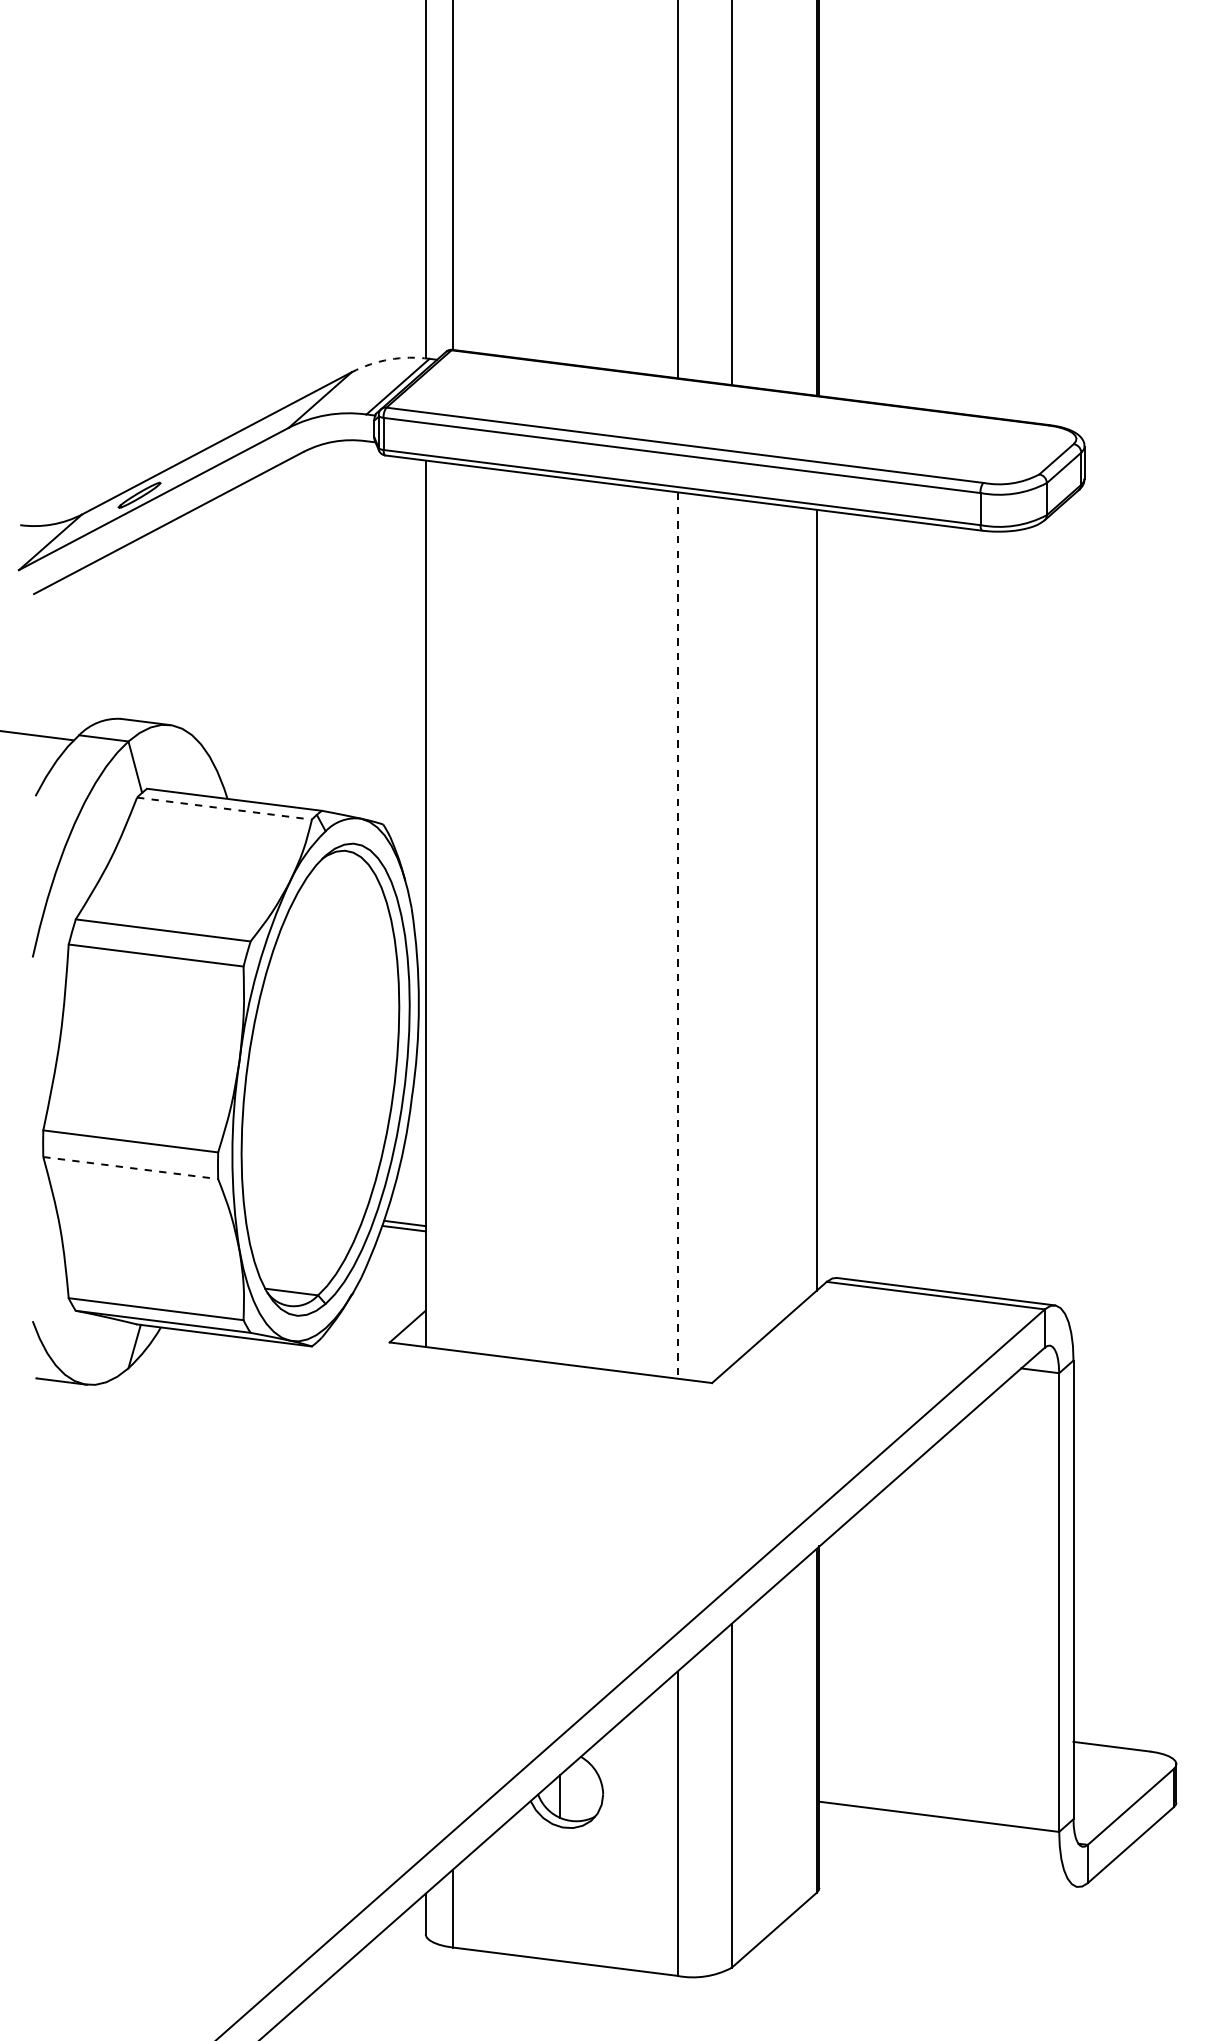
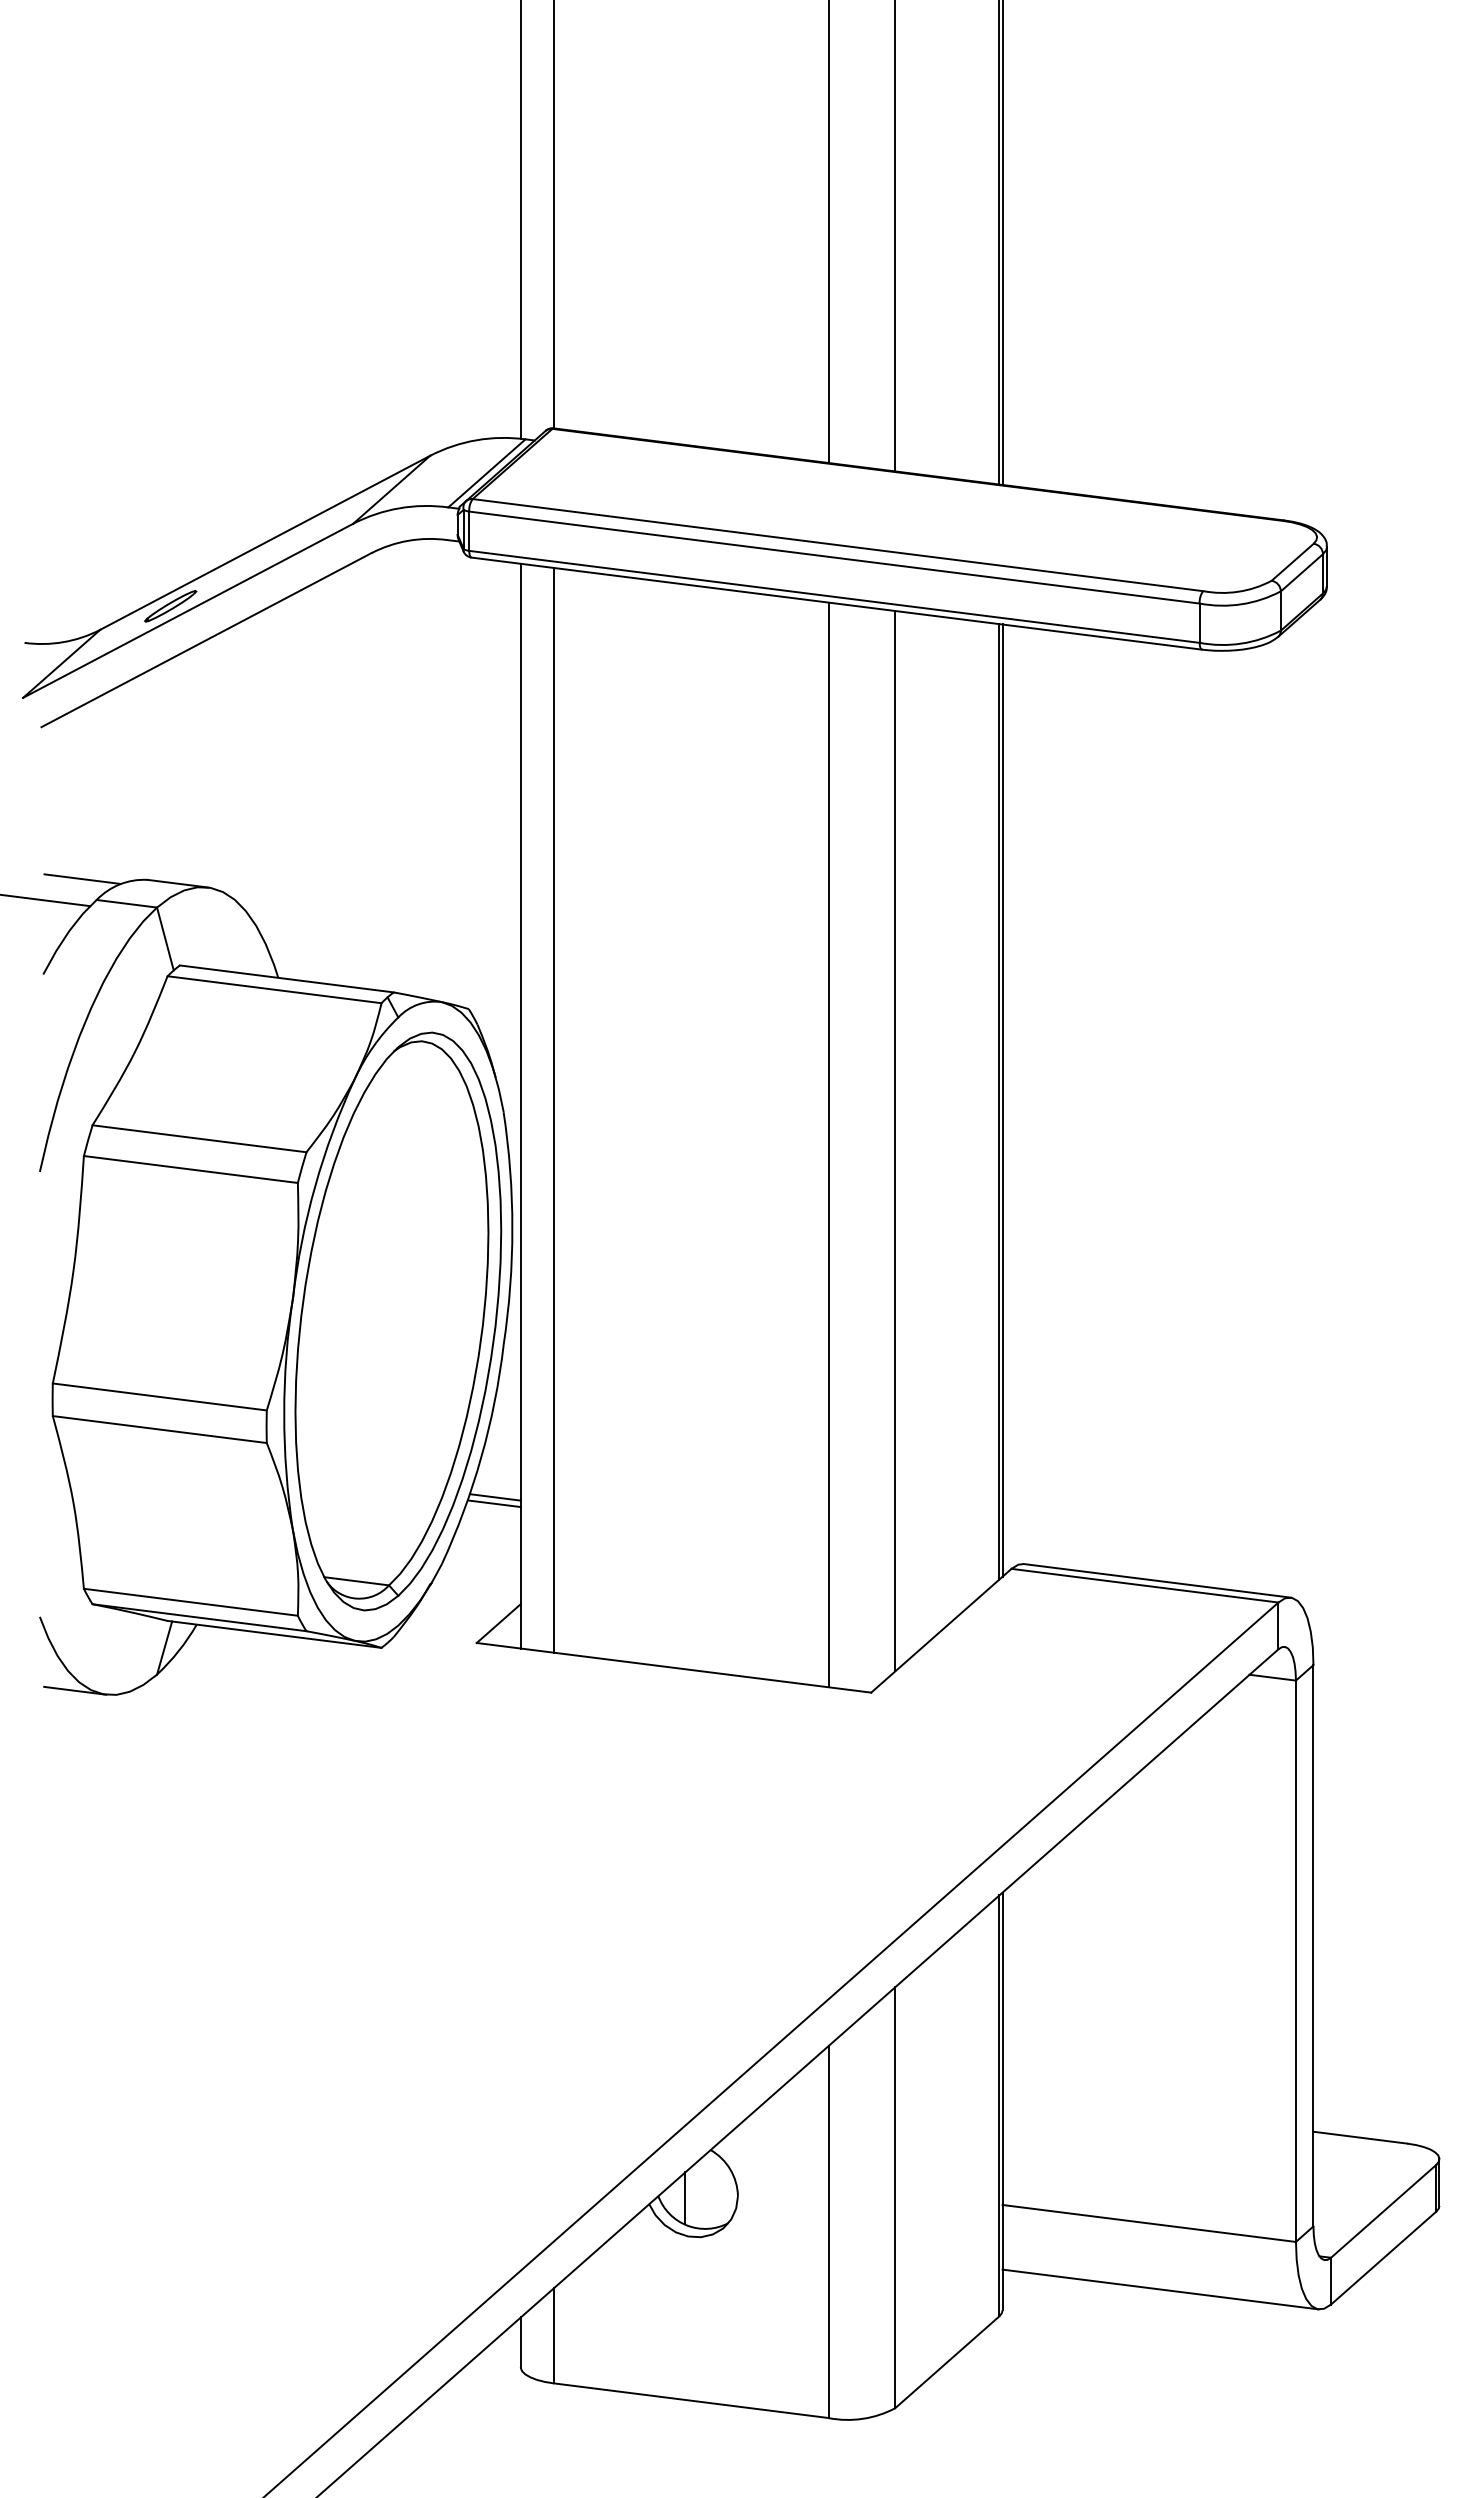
arc: (389, 359) -> (476, 440), dashed -> solid
line: (67, 718) -> (82, 879), added
line: (224, 808) -> (274, 989), dashed -> solid
line: (819, 899) -> (1002, 1100), added
line: (453, 907) -> (554, 1110), added
line: (731, 931) -> (895, 1140), added
line: (677, 935) -> (828, 1145), dashed -> solid
line: (130, 1168) -> (159, 1429), dashed -> solid
line: (948, 1870) -> (1160, 2289), added

